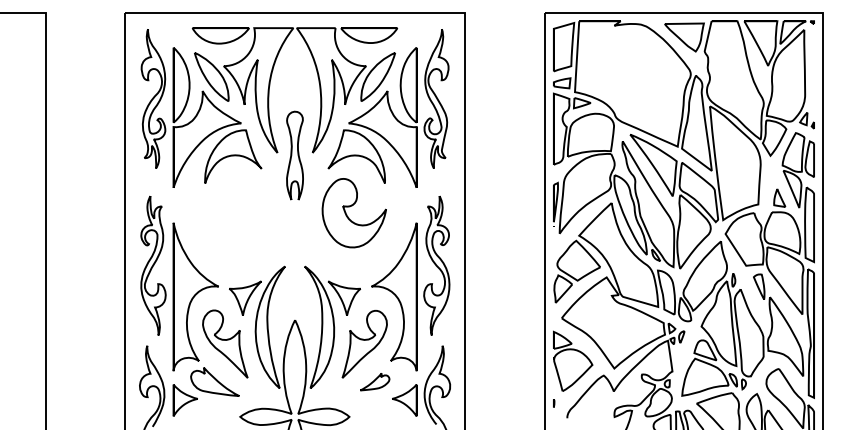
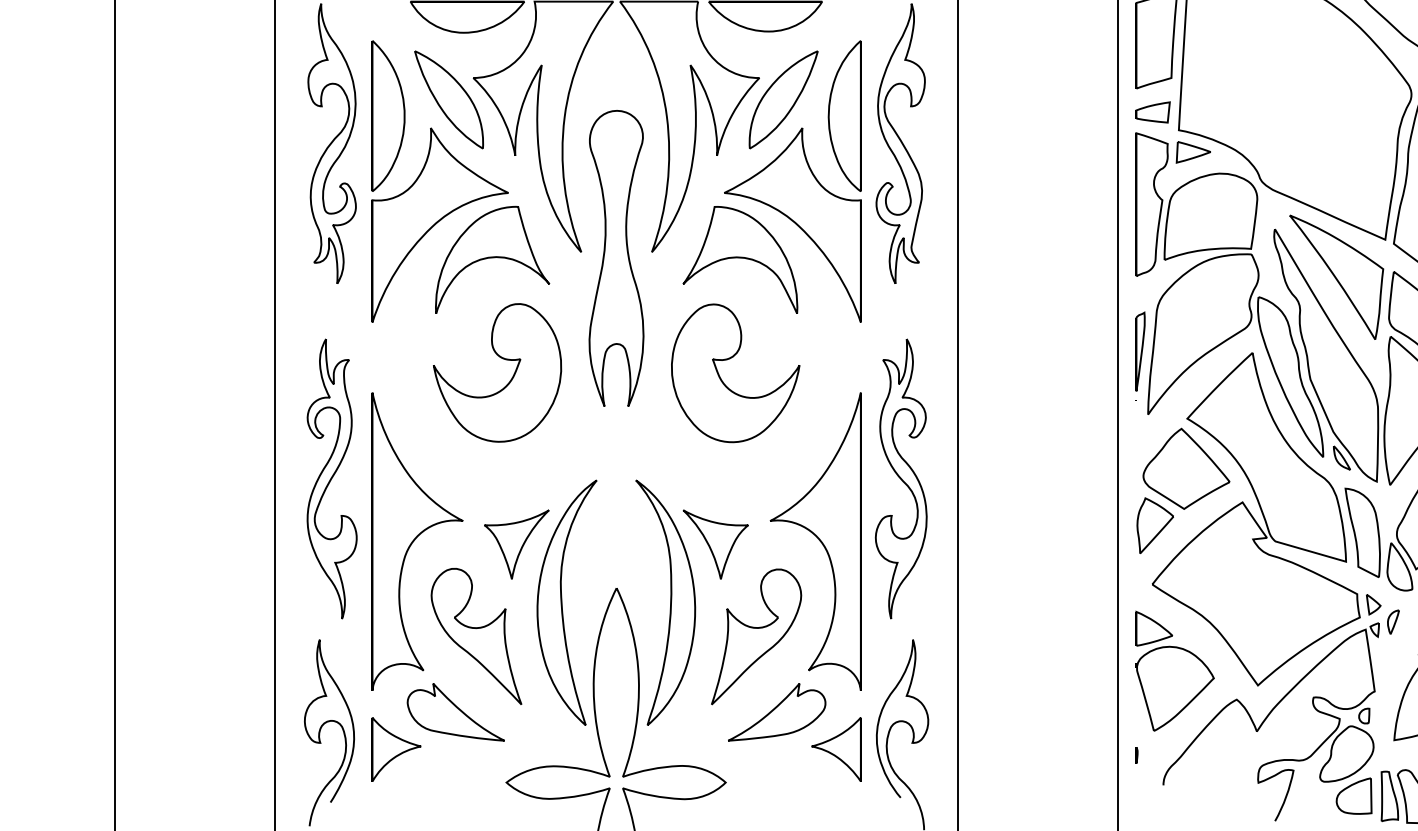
part: (294, 155) -> (615, 257), size x1.67
part: (237, 206) -> (500, 359), added
part: (374, 381) -> (776, 711), size x1.67

